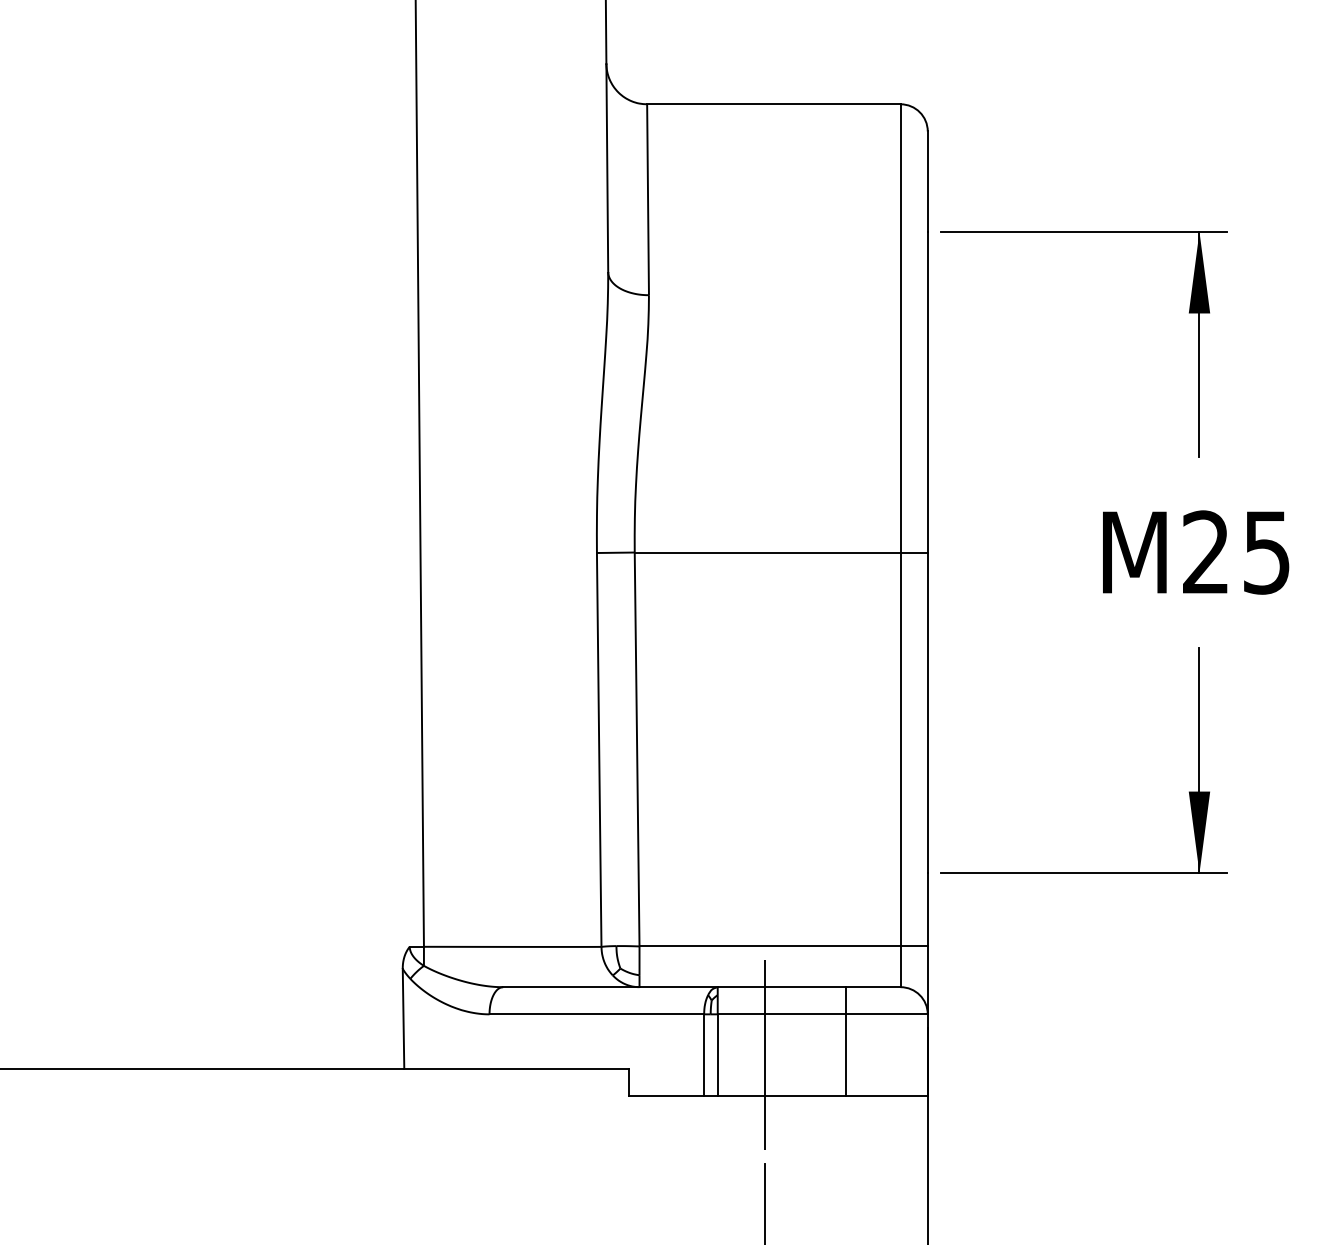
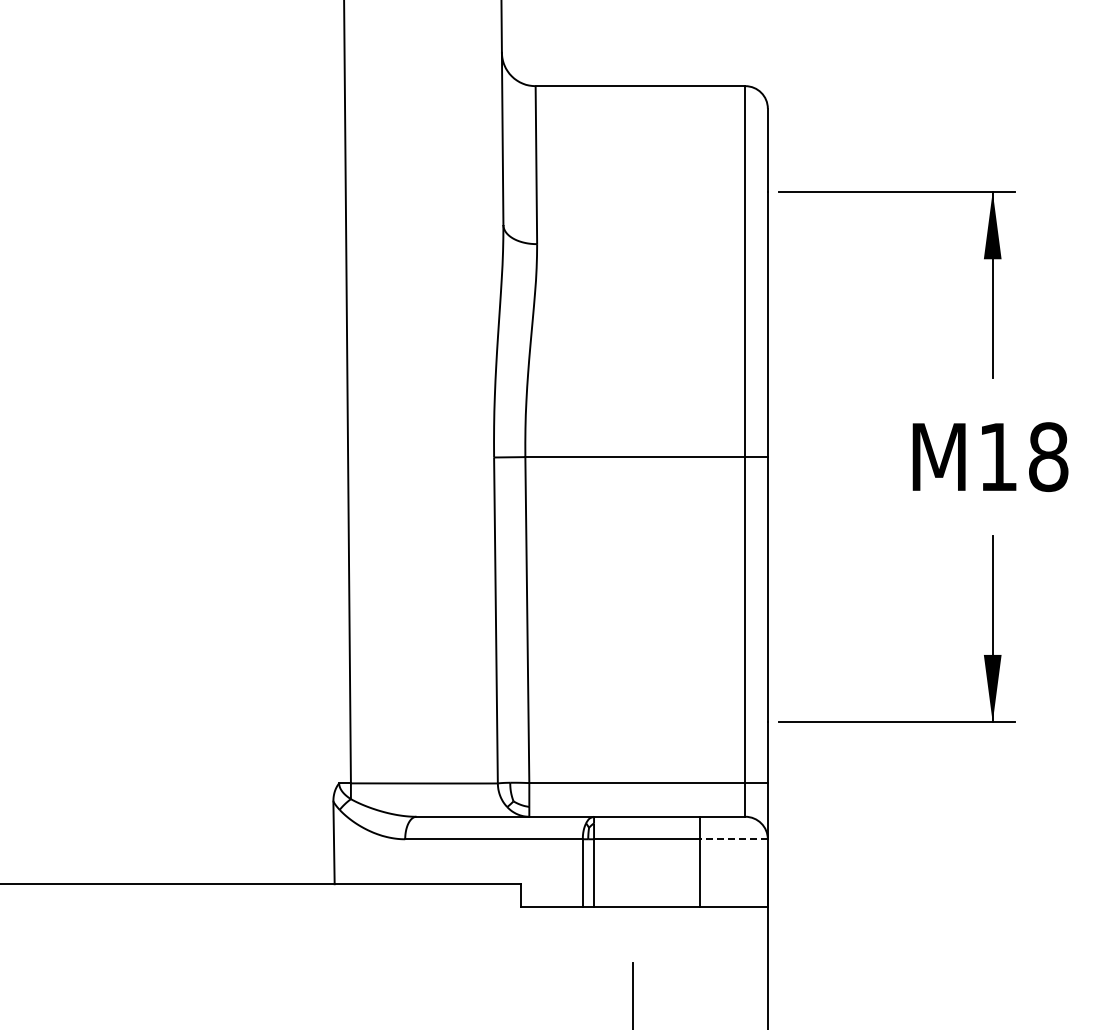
text: (1236, 553) -> (1023, 457), M25 -> M18
line: (887, 1014) -> (734, 839), solid -> dashed
line: (764, 1041) -> (632, 861), removed

